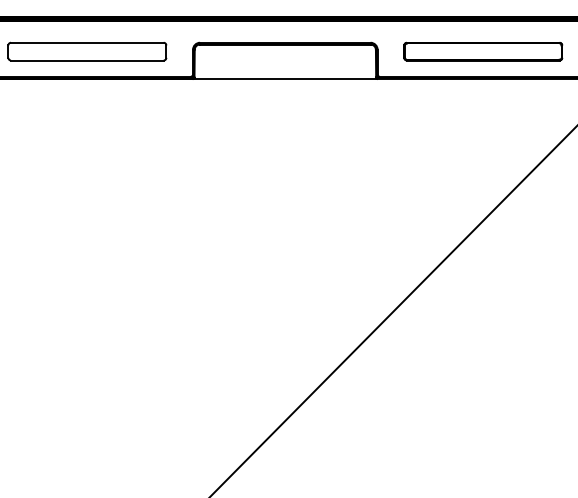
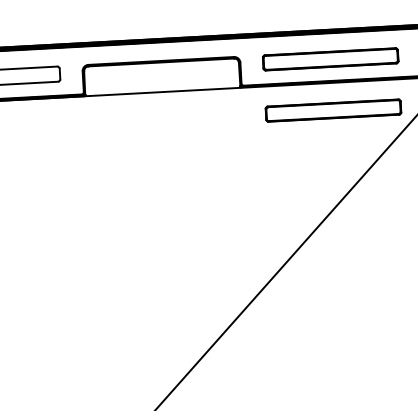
part: (483, 111) -> (333, 110), added

